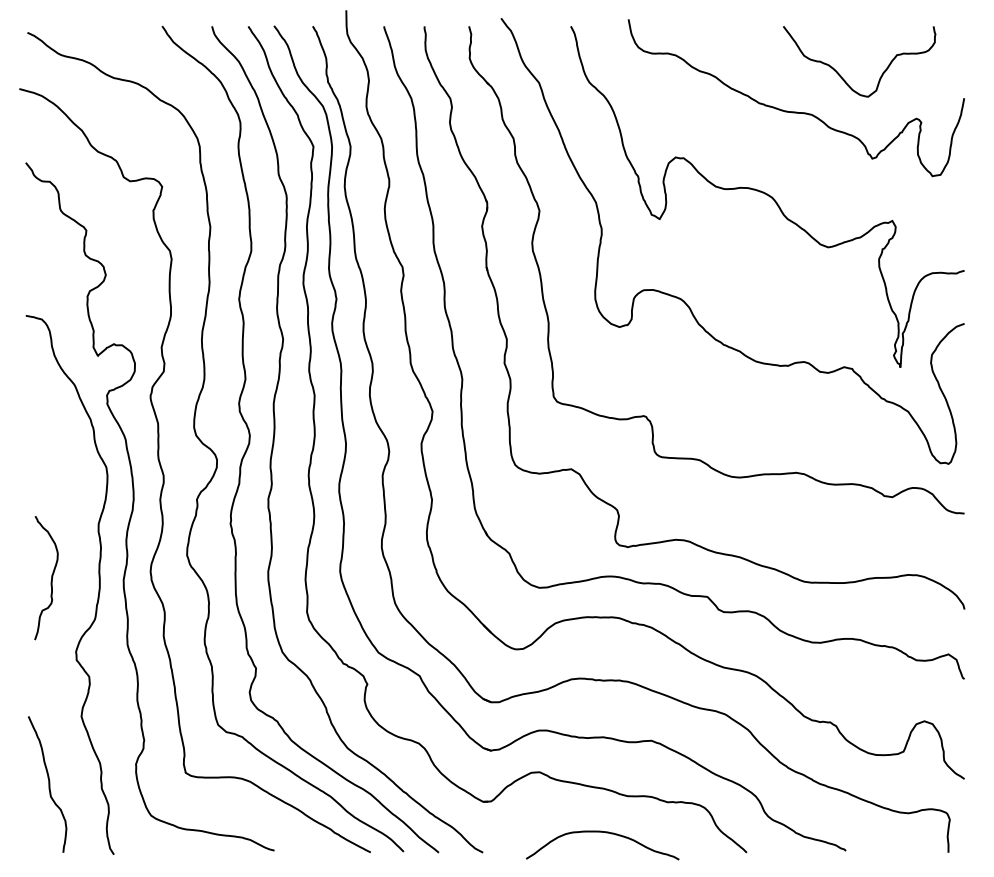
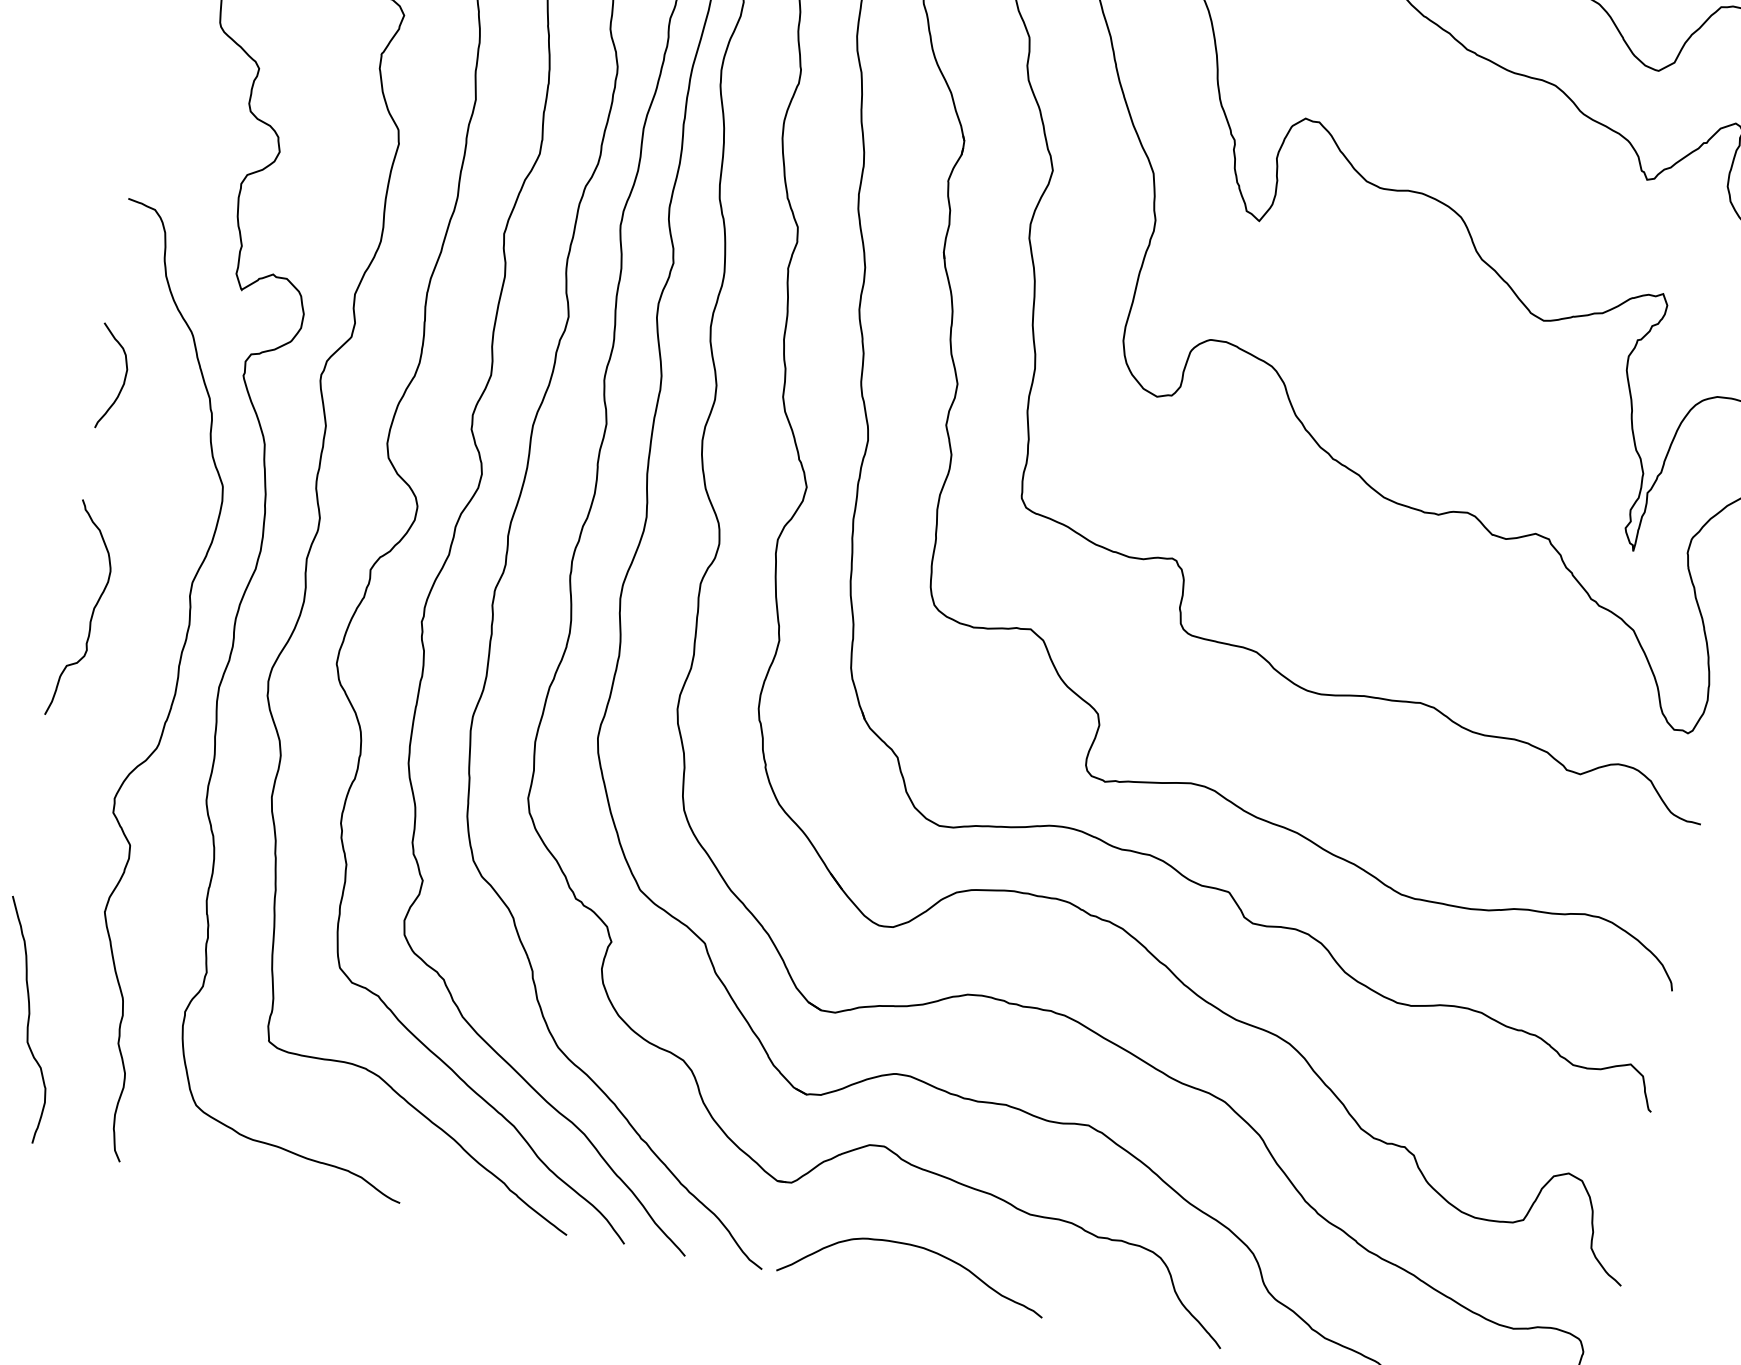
curve: (40, 416) -> (123, 378), added
curve: (51, 578) -> (92, 612), moved
curve: (606, 833) -> (923, 1250), moved

